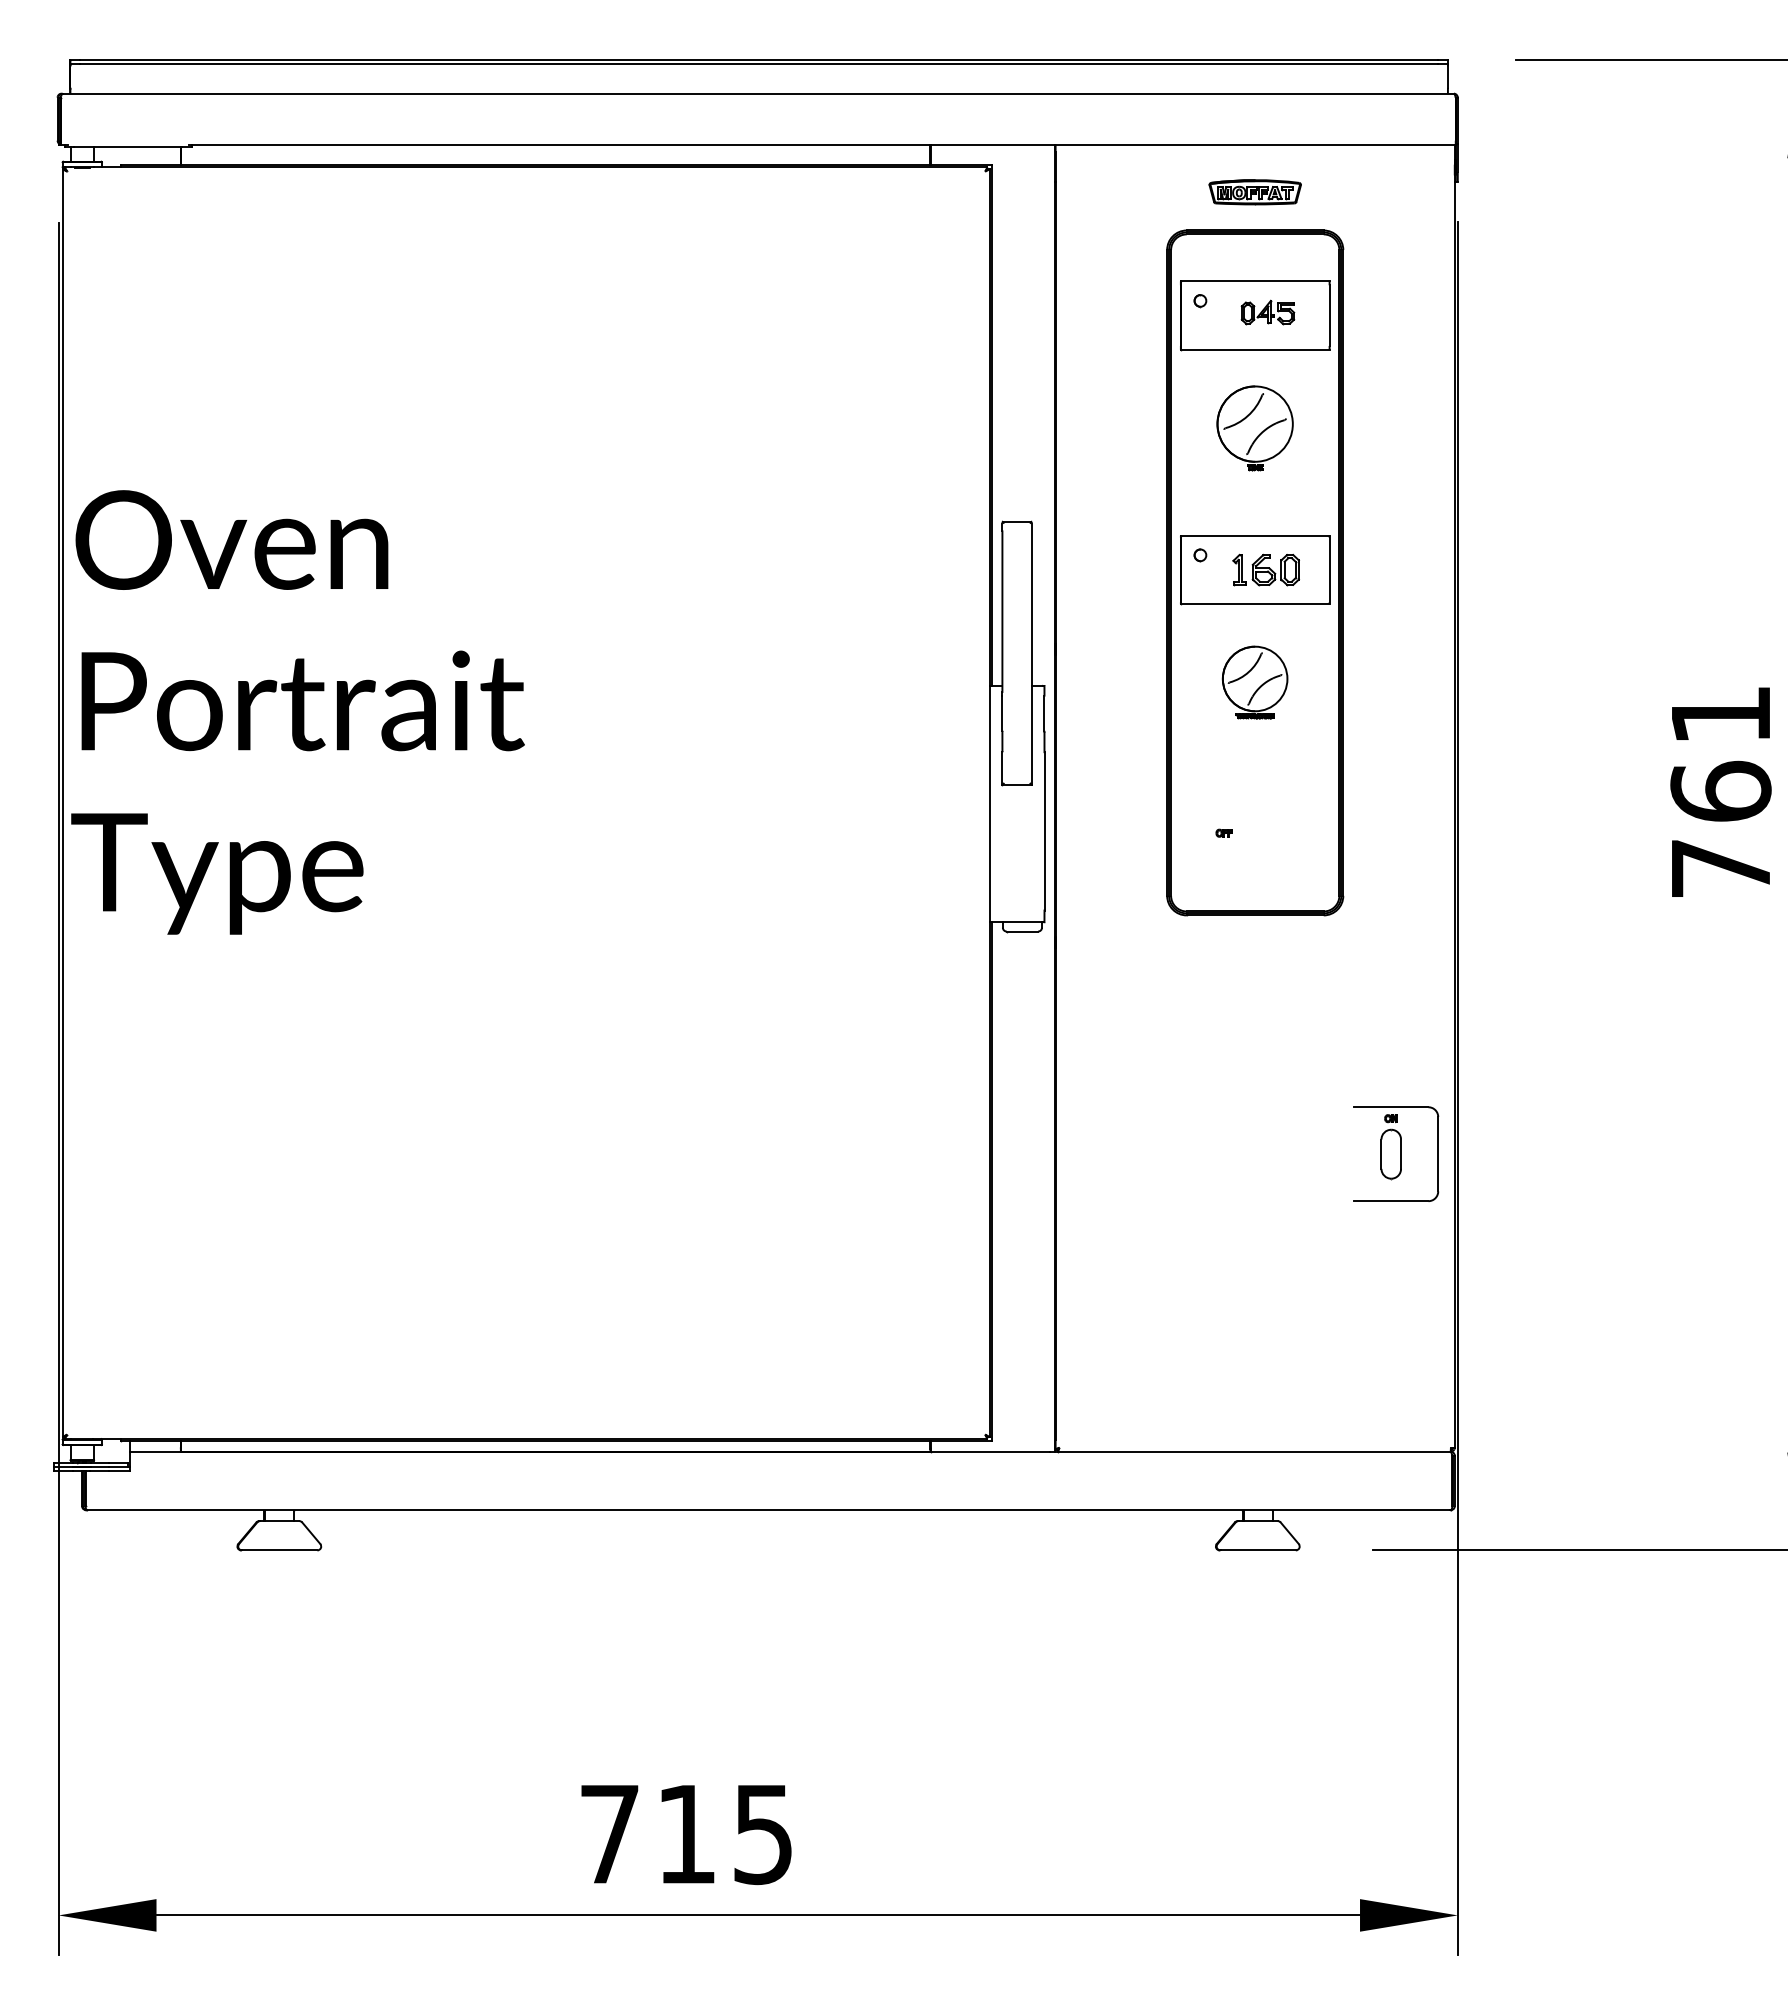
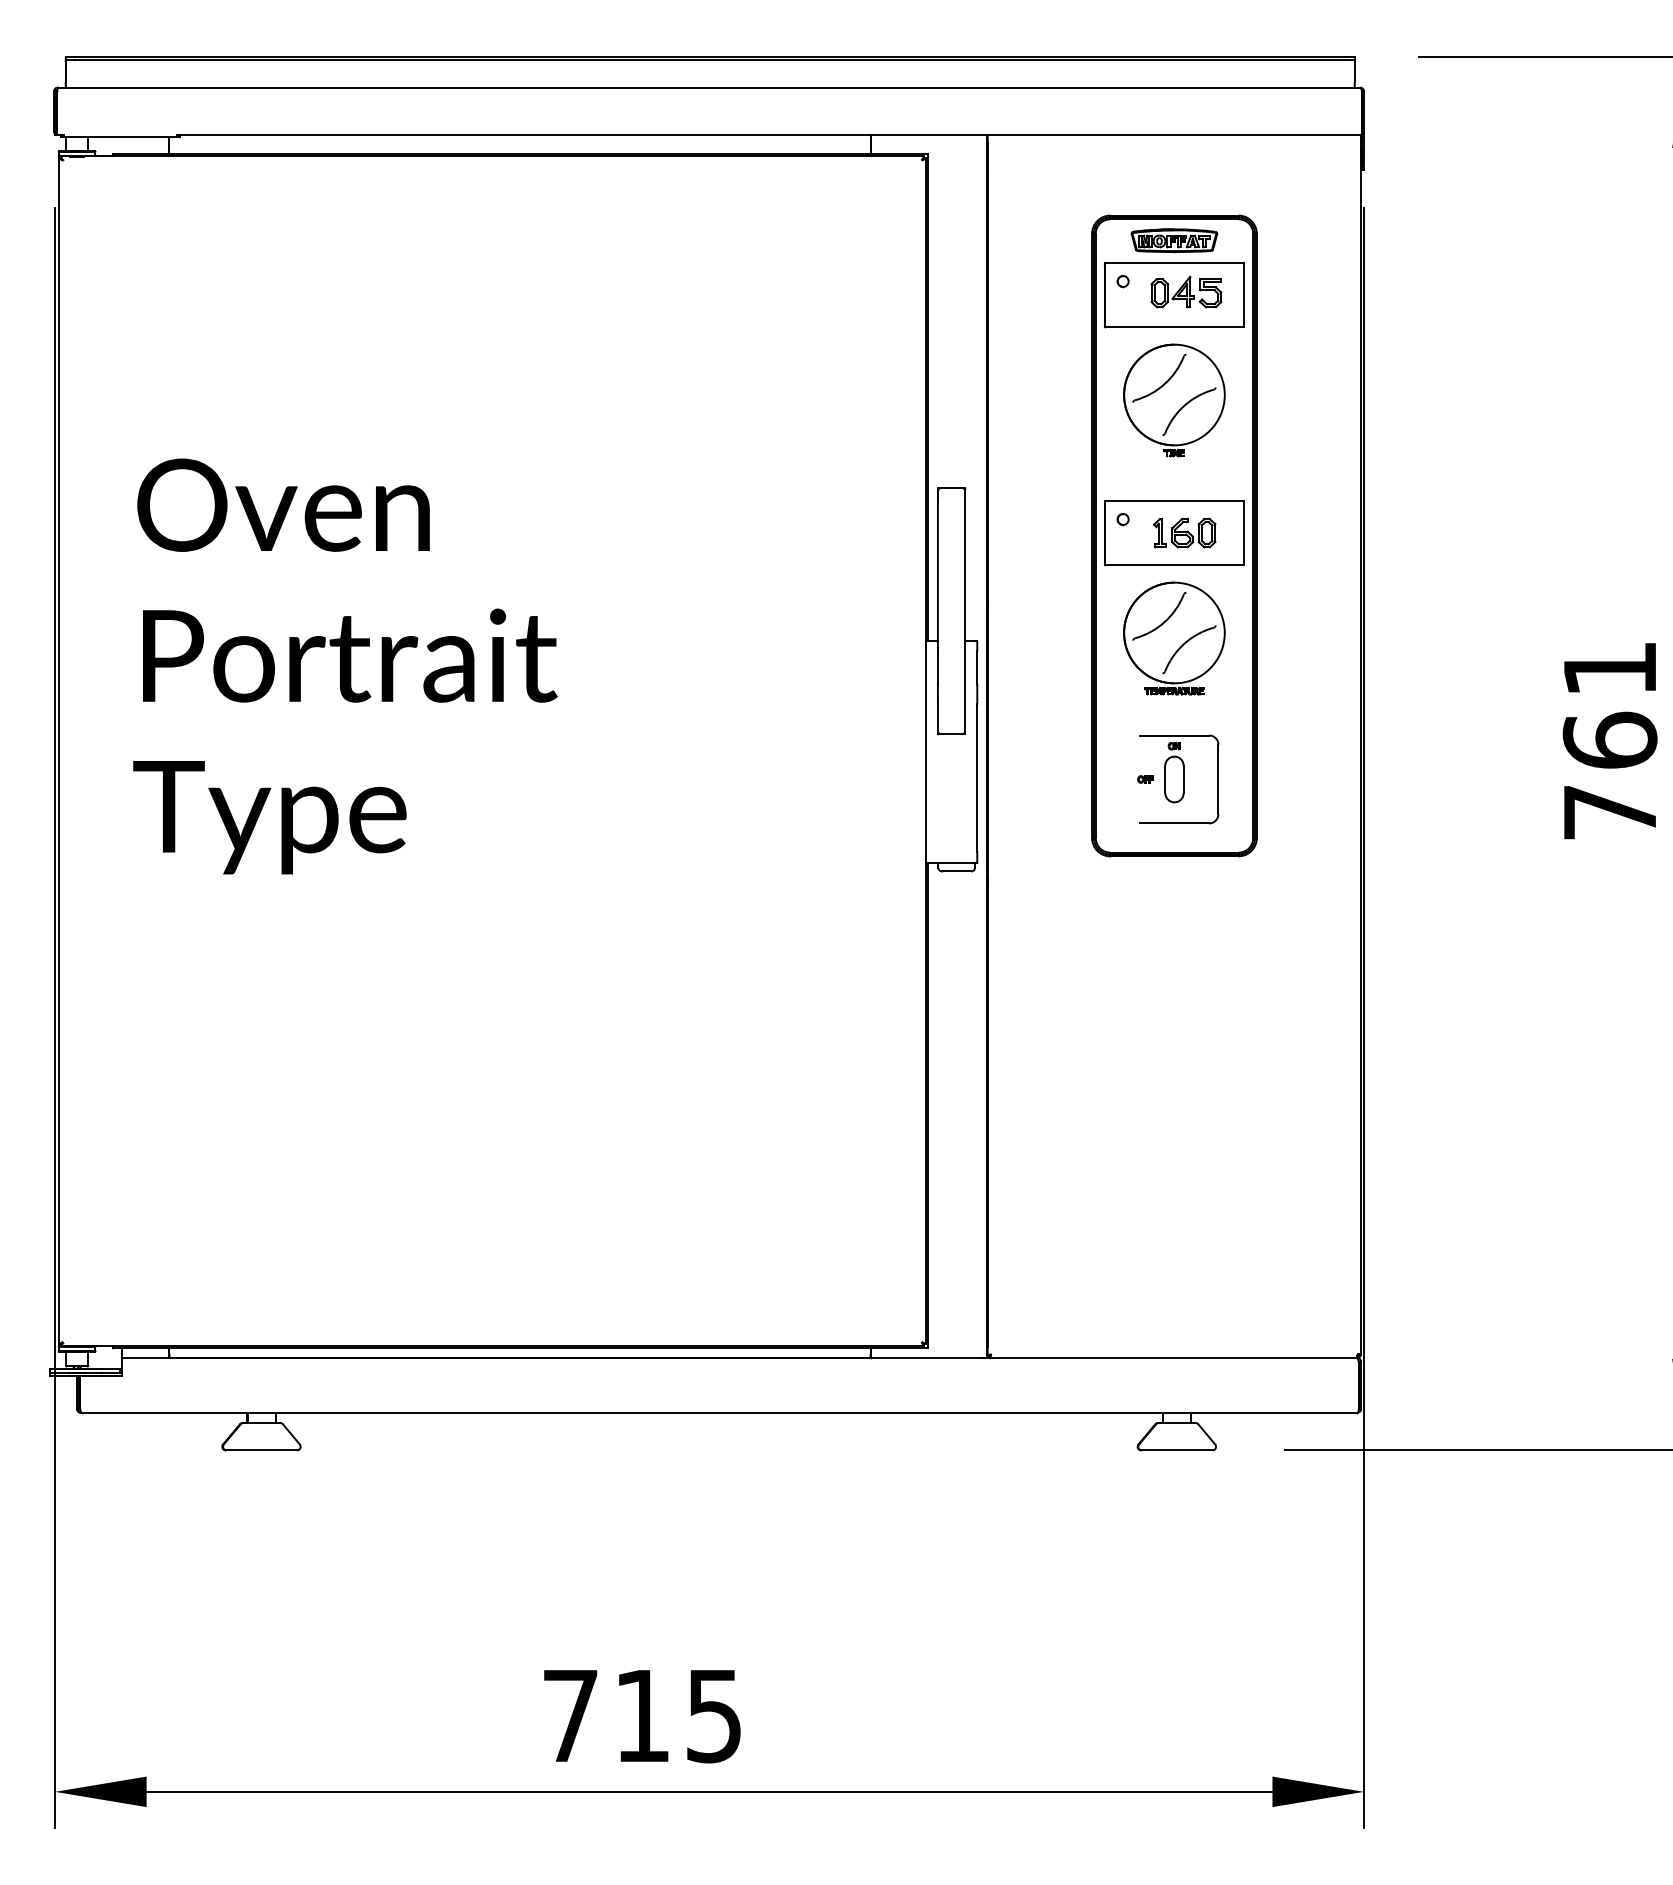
part: (1254, 192) -> (1173, 240), moved
part: (1267, 312) -> (1185, 292), size x1.43
part: (1254, 428) -> (1173, 400), size x1.43
part: (1254, 682) -> (1173, 638), size x1.67
text: (297, 712) -> (344, 666), moved
part: (1396, 1153) -> (1179, 778), moved

